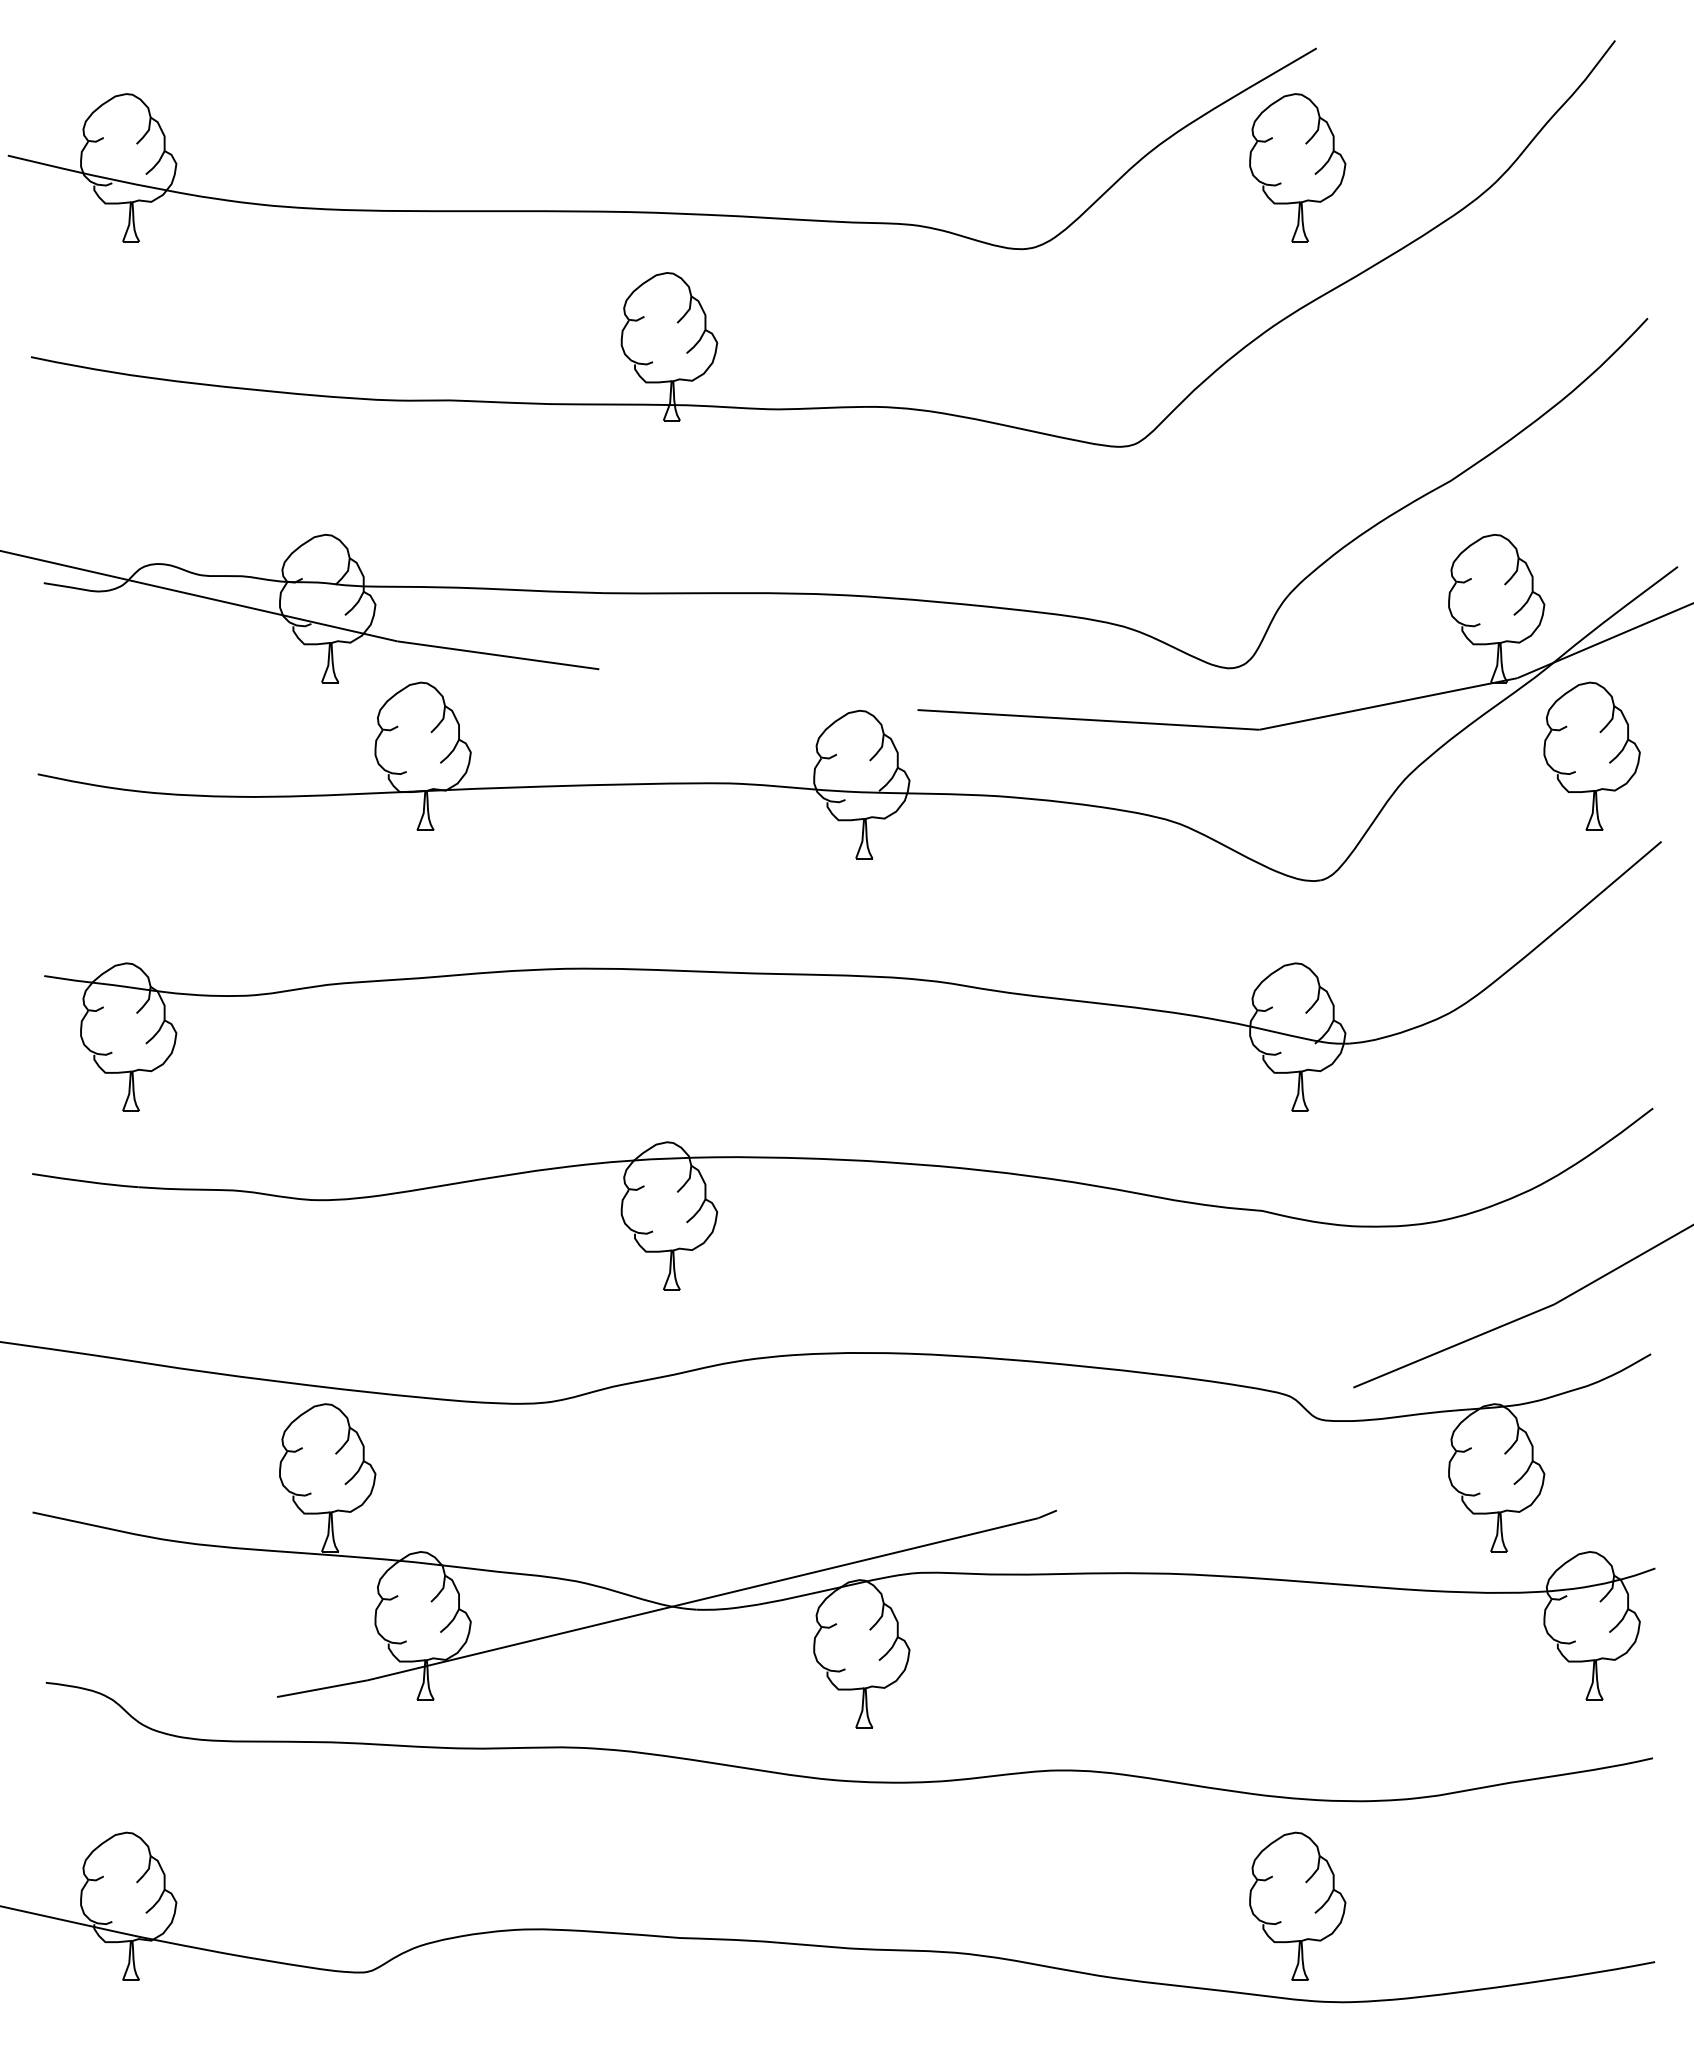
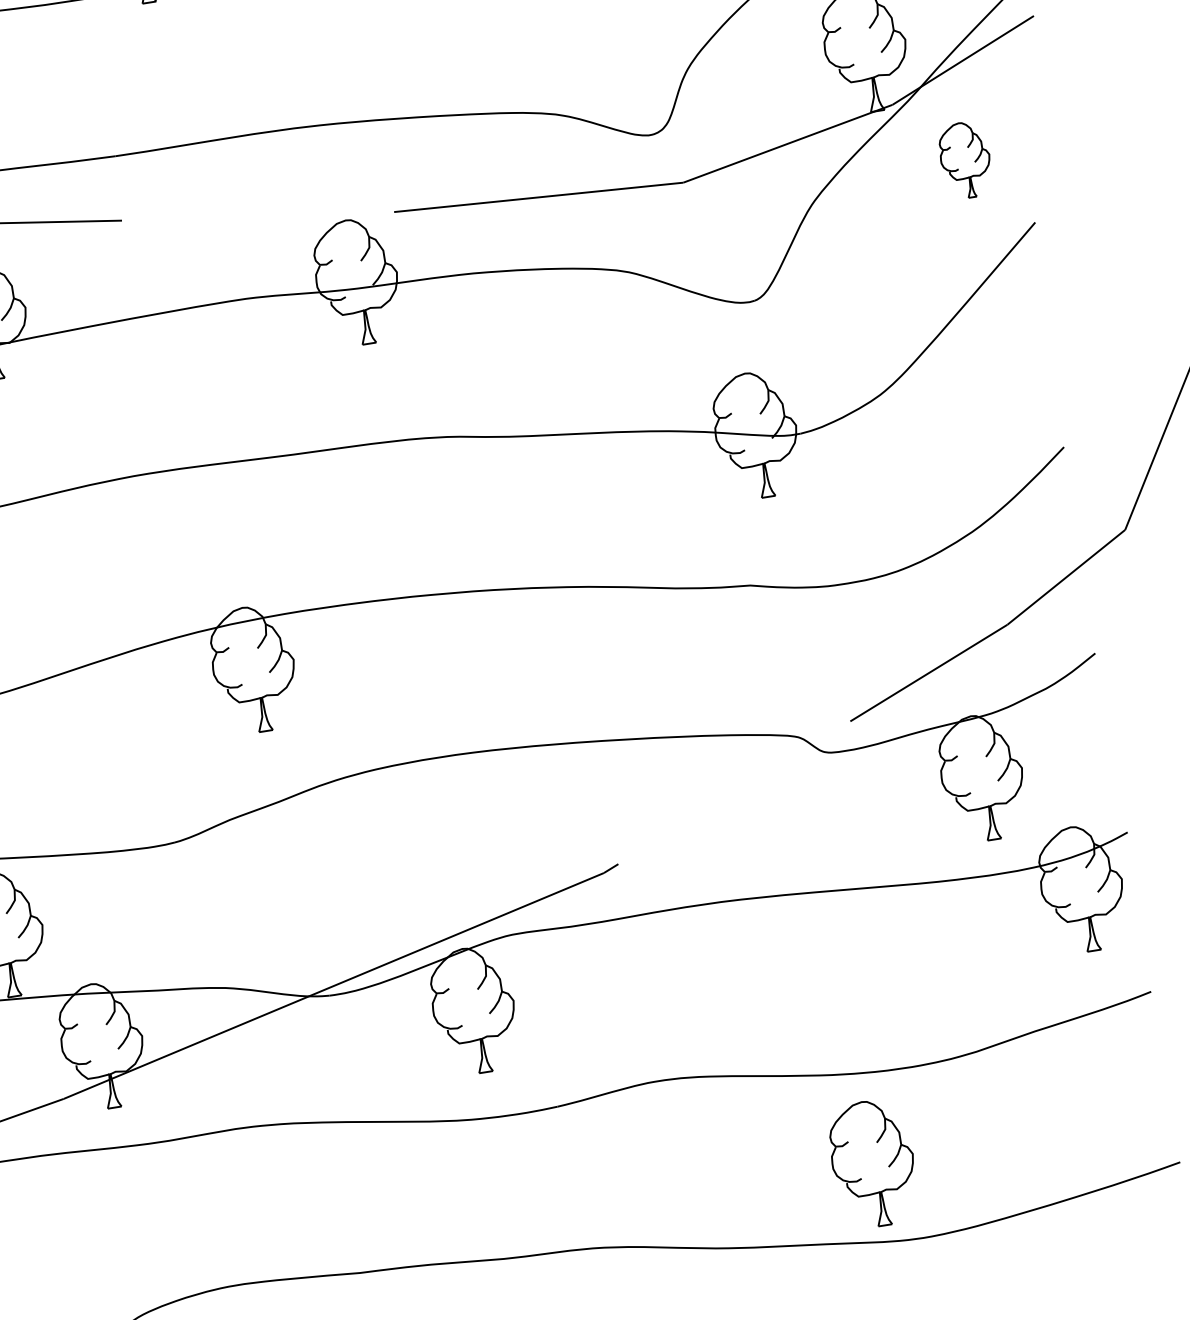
part: (1591, 755) -> (965, 159), size x0.6

